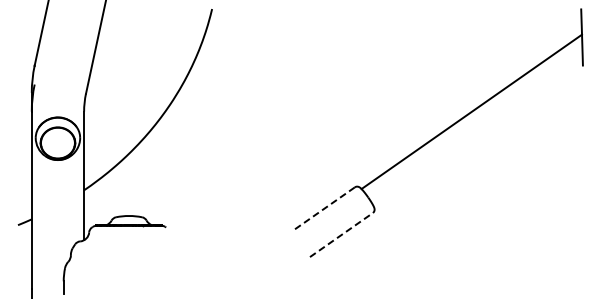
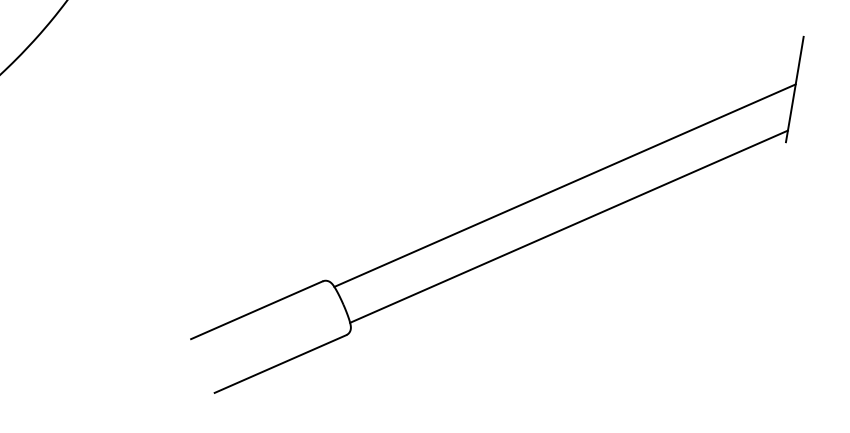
line: (477, 132) -> (567, 225), added
line: (323, 209) -> (256, 310), dashed -> solid
line: (341, 234) -> (280, 363), dashed -> solid

